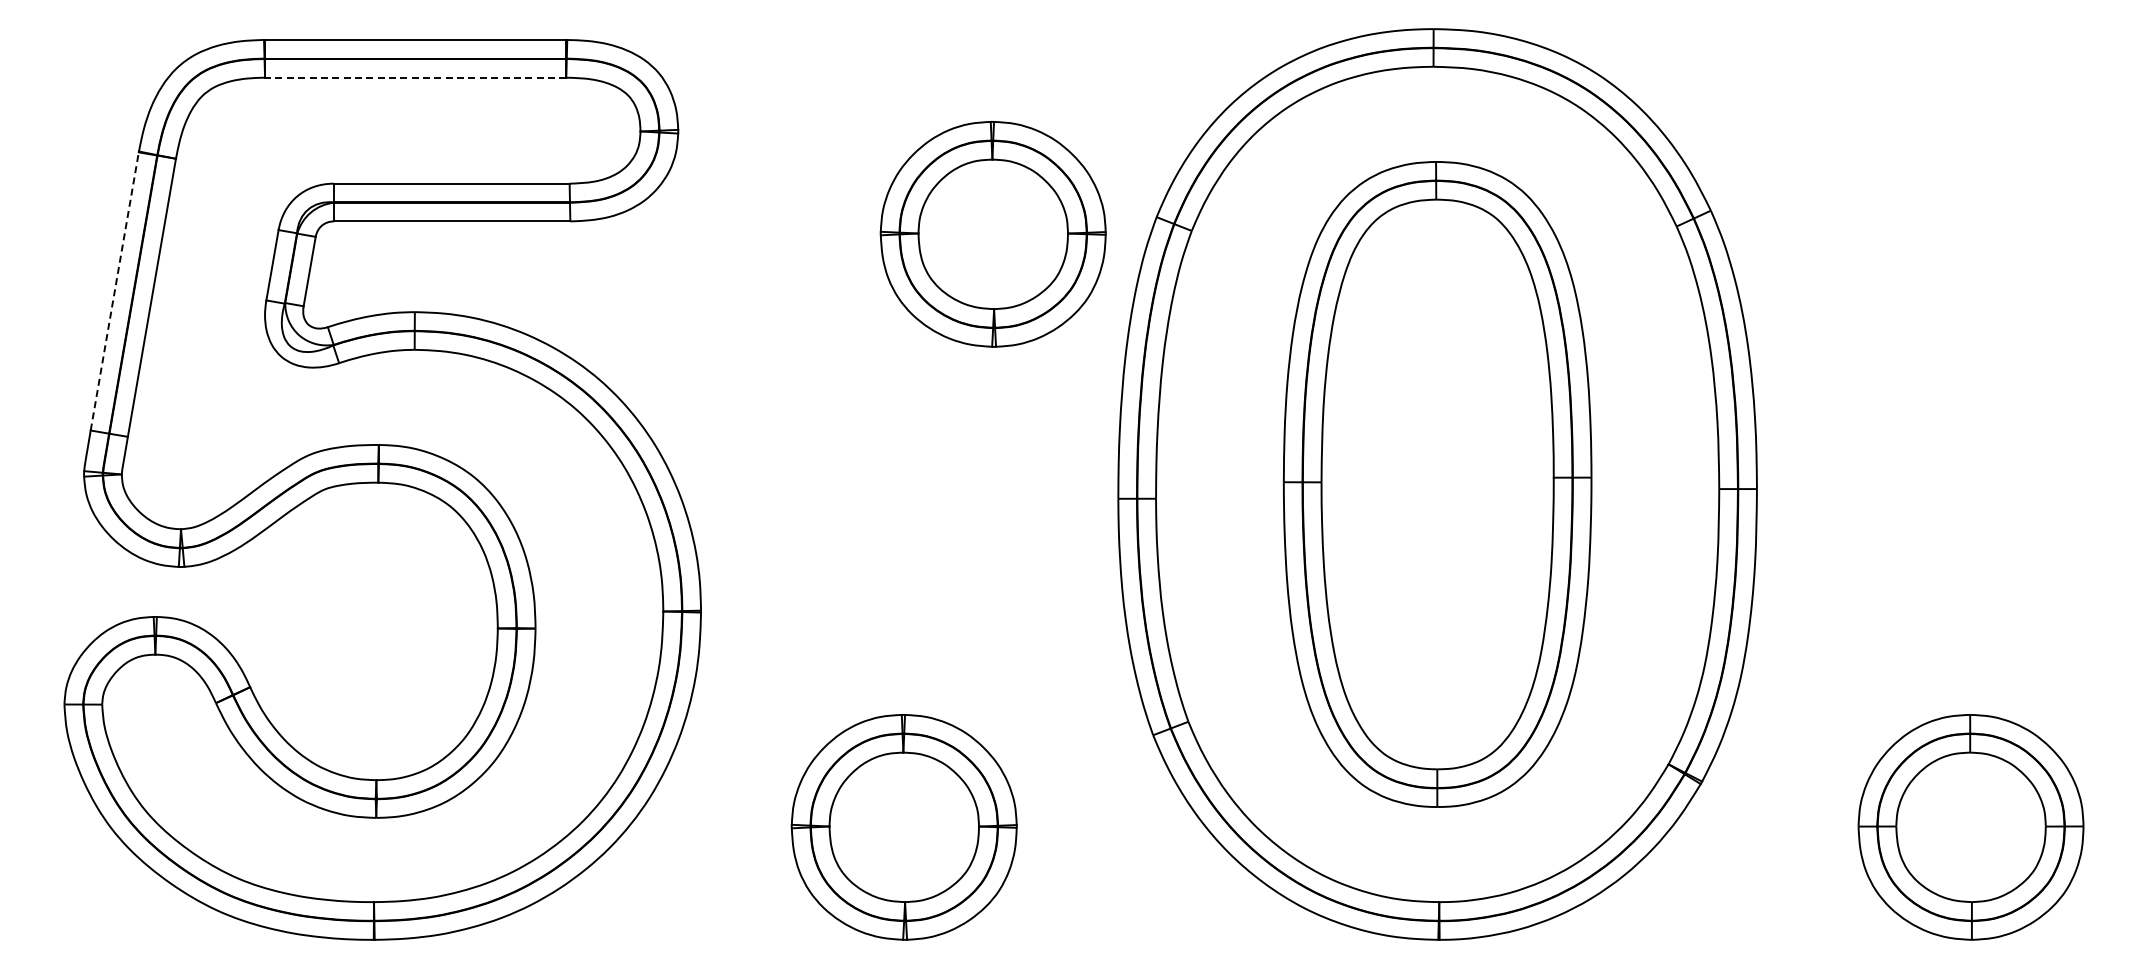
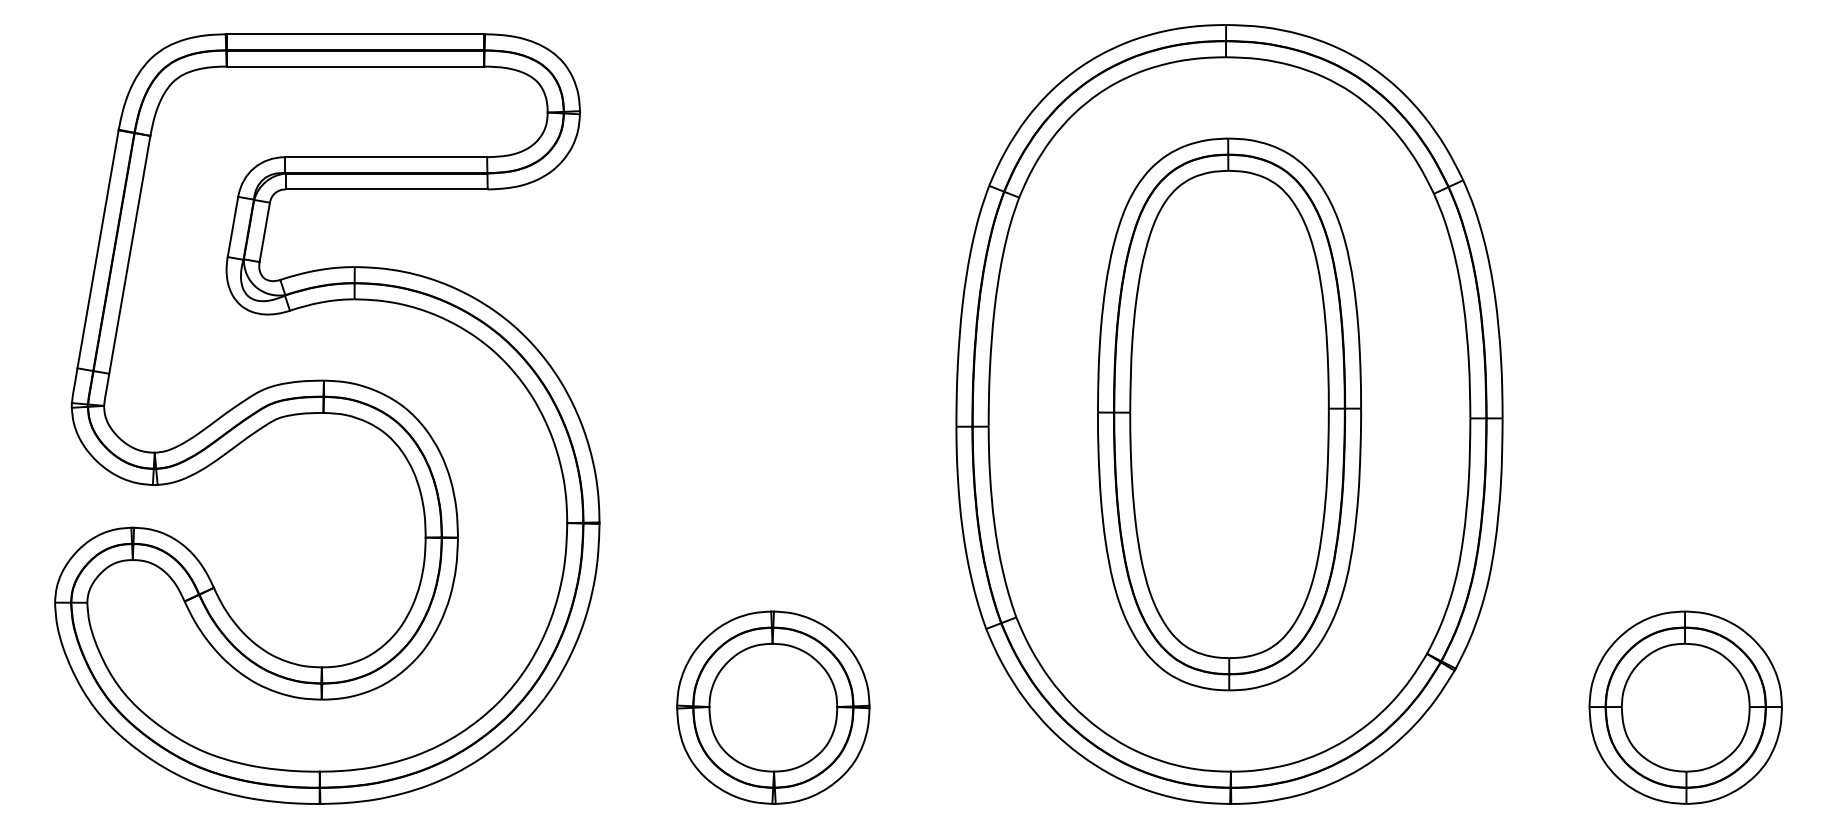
line: (415, 77) -> (355, 66), dashed -> solid
part: (992, 234) -> (848, 200), removed
line: (114, 290) -> (97, 248), dashed -> solid

